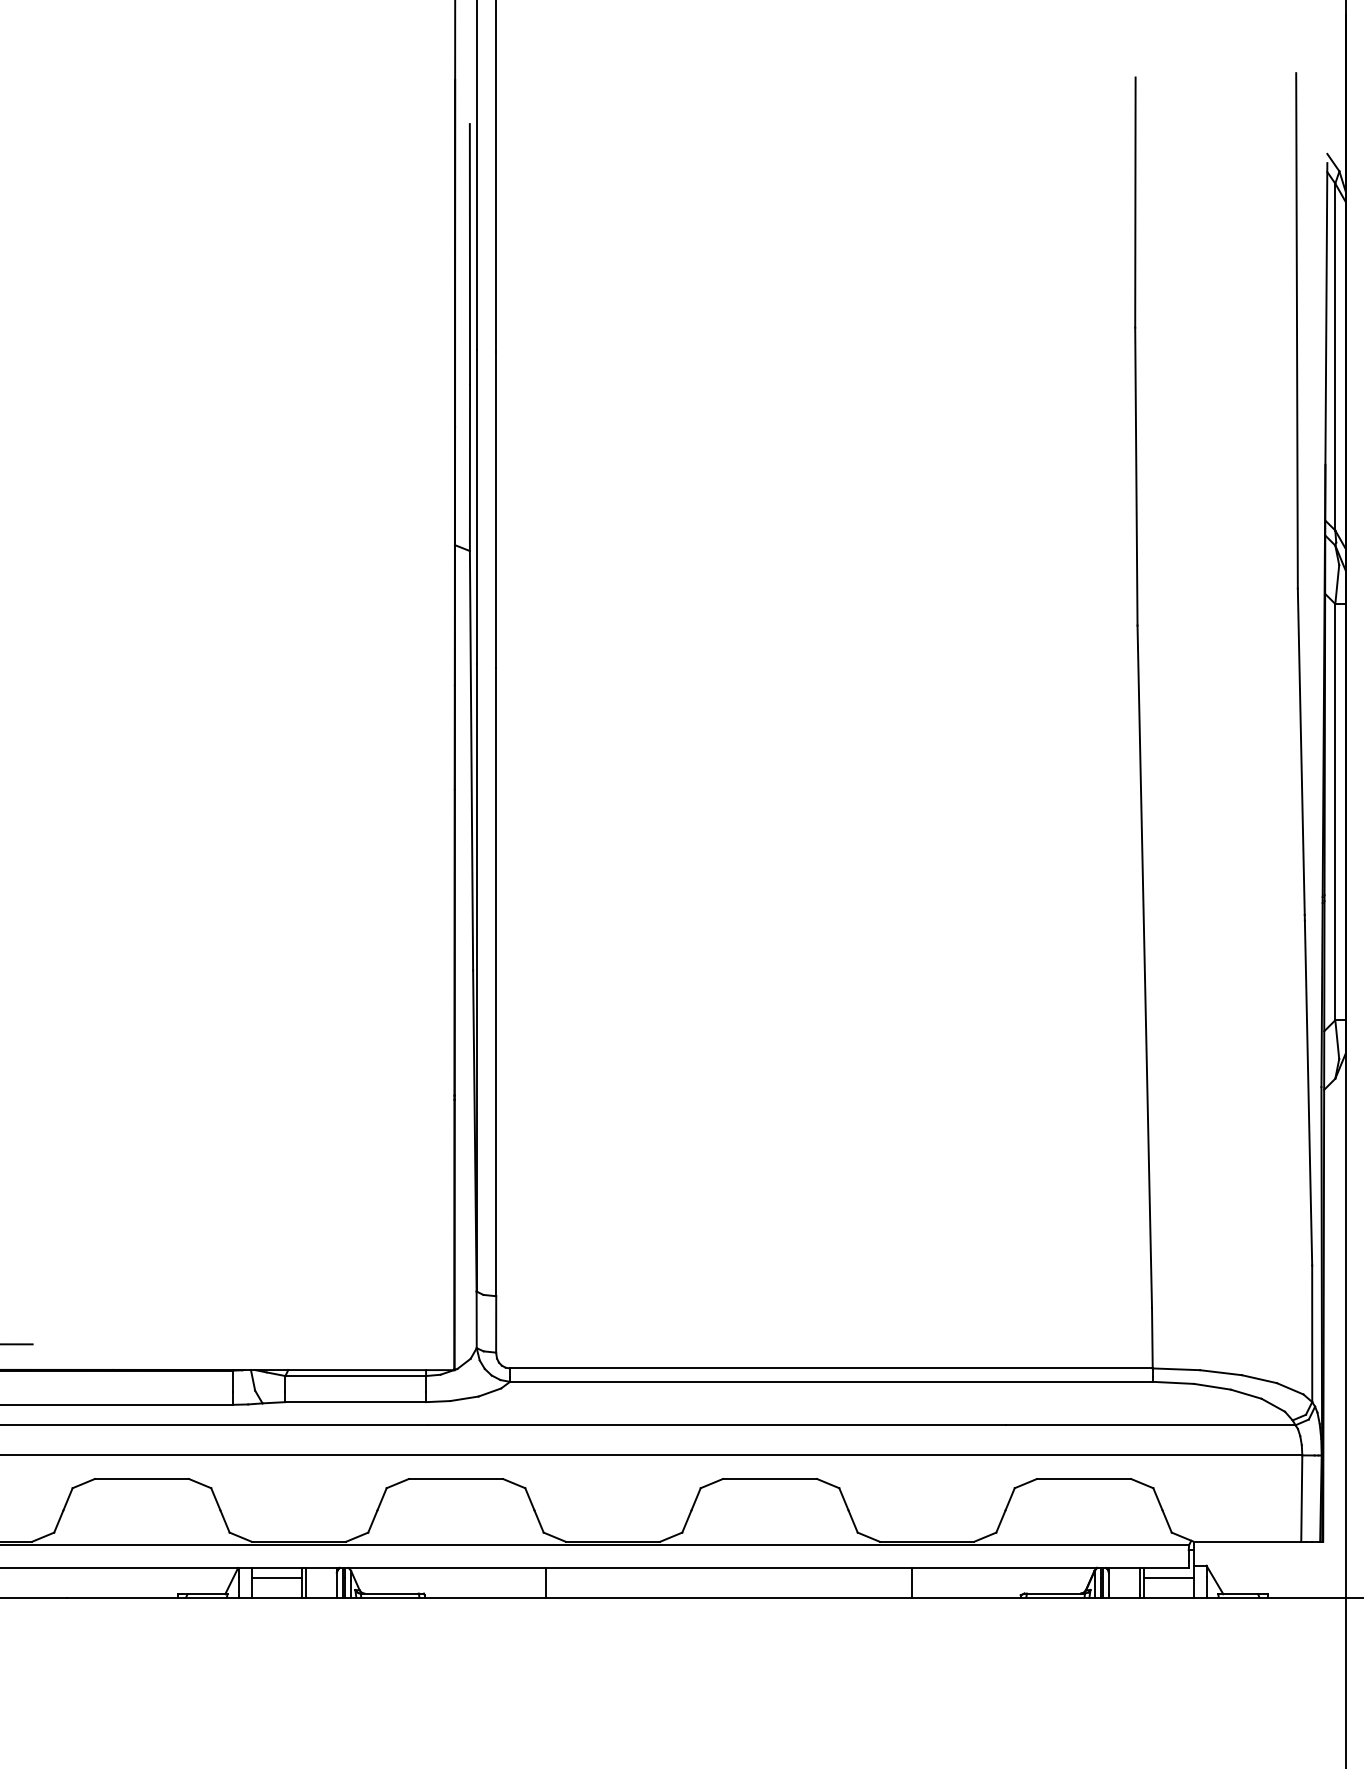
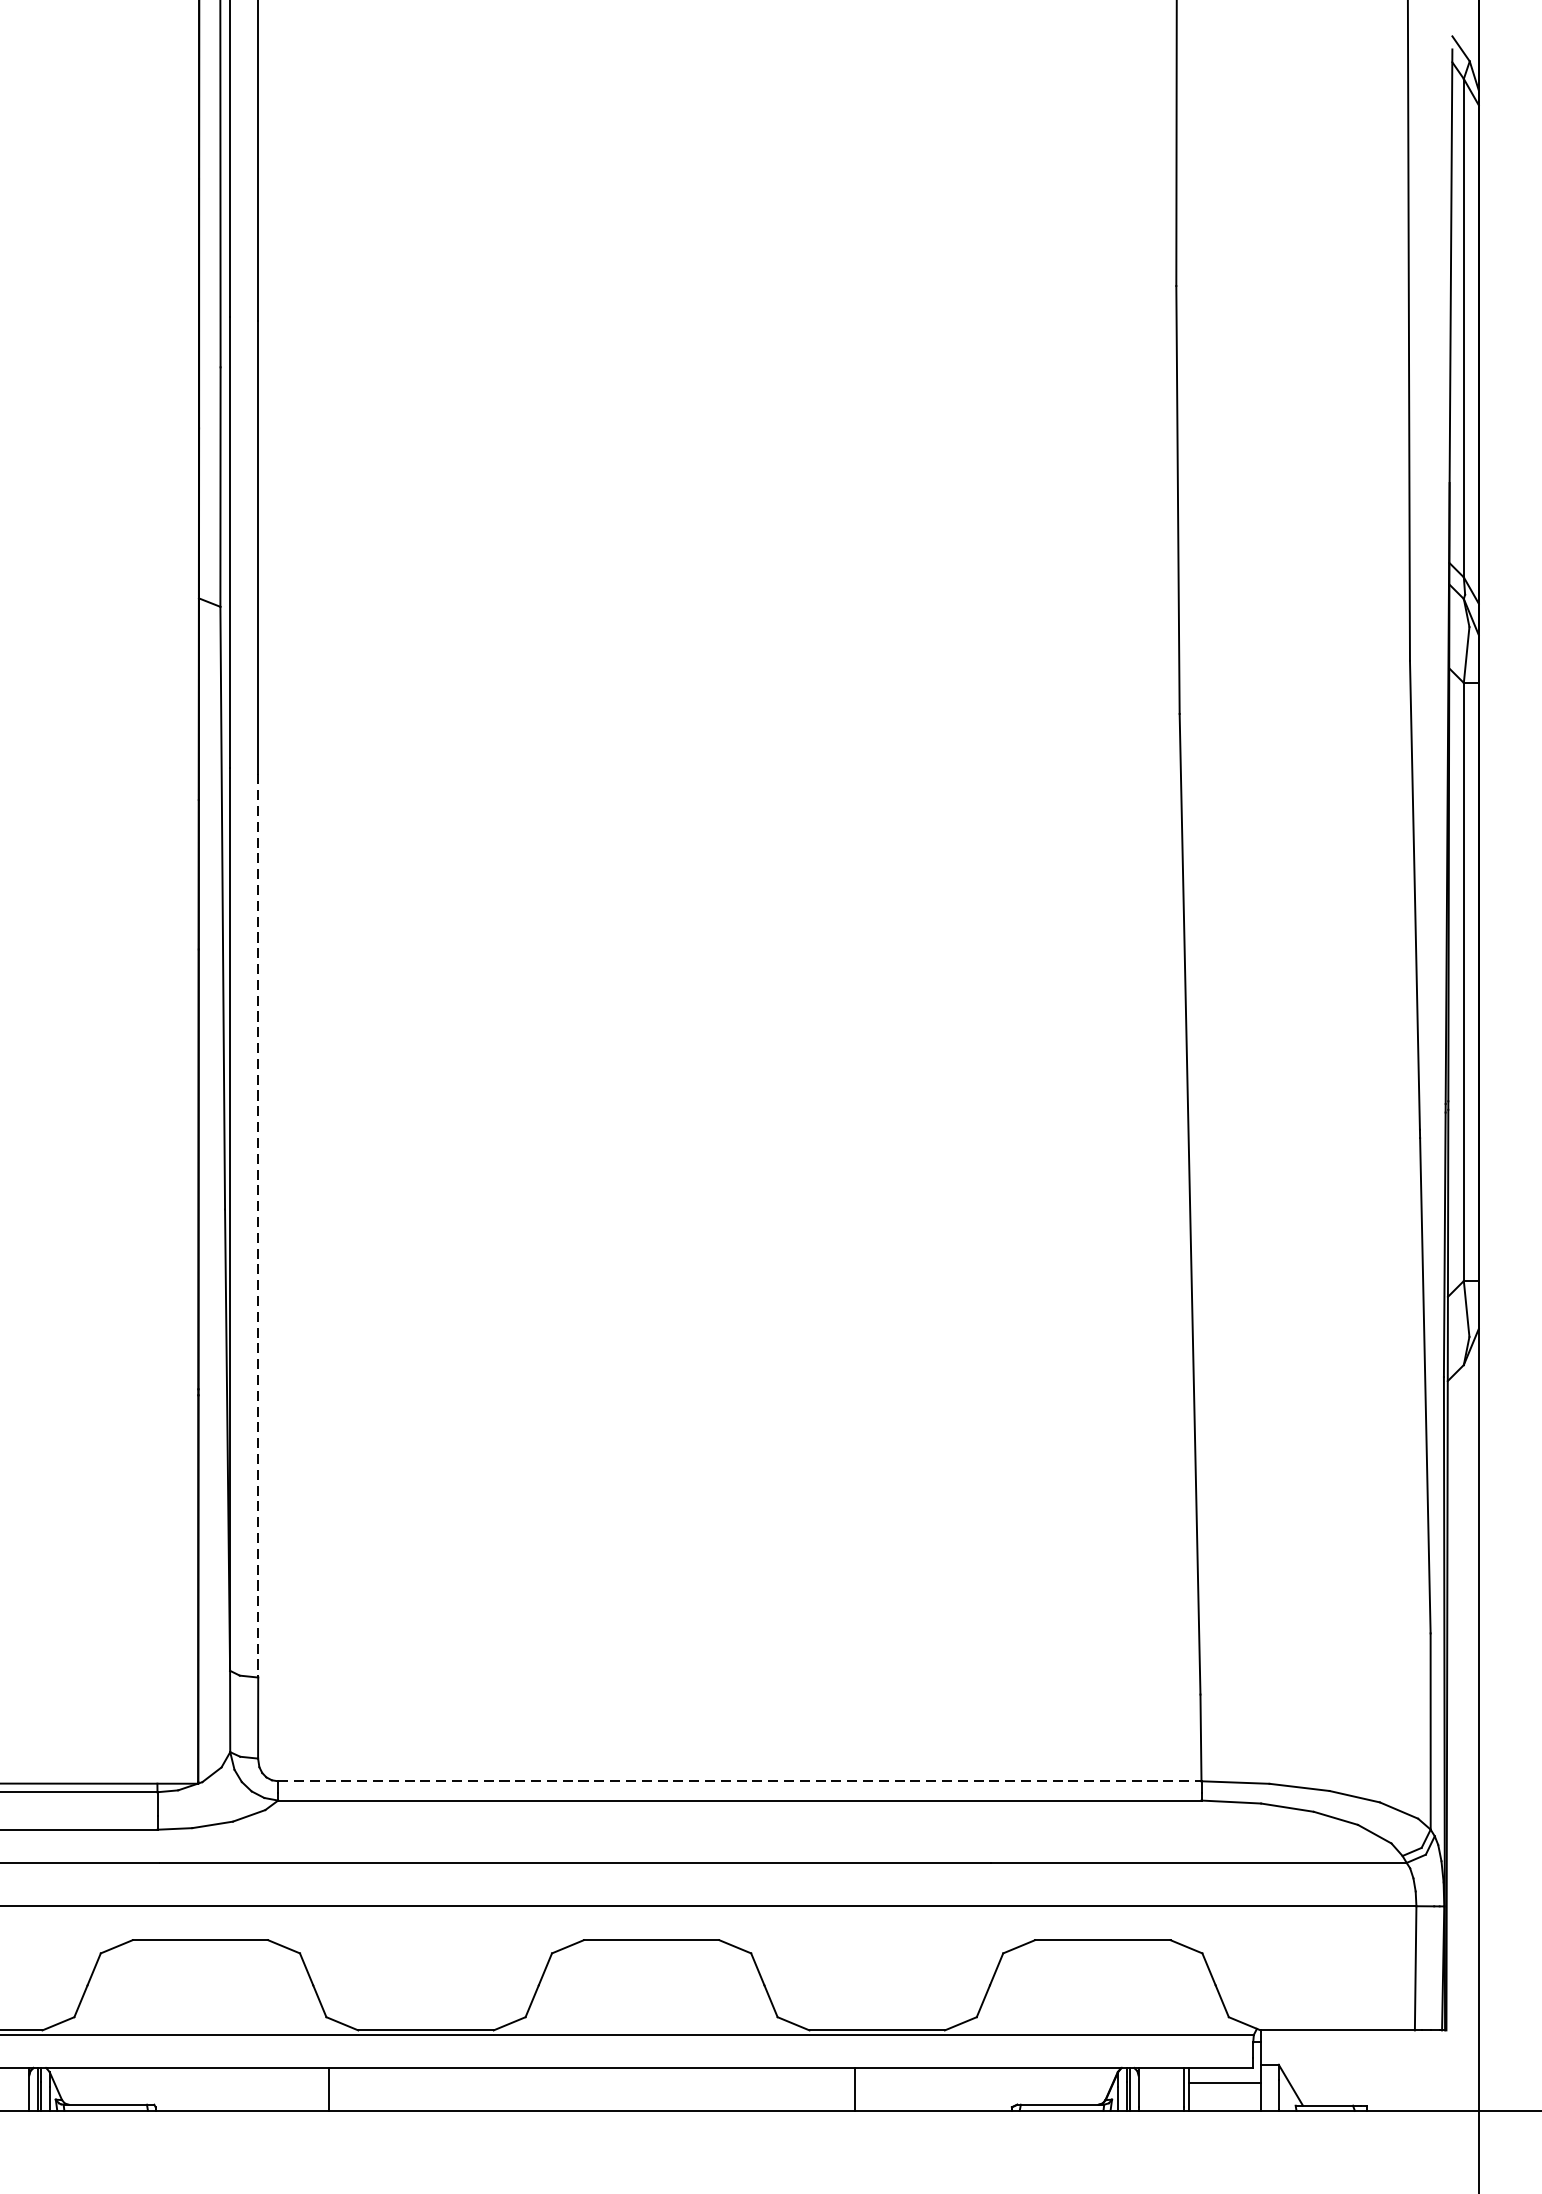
line: (496, 982) -> (258, 1226), solid -> dashed
line: (831, 1368) -> (739, 1781), solid -> dashed

